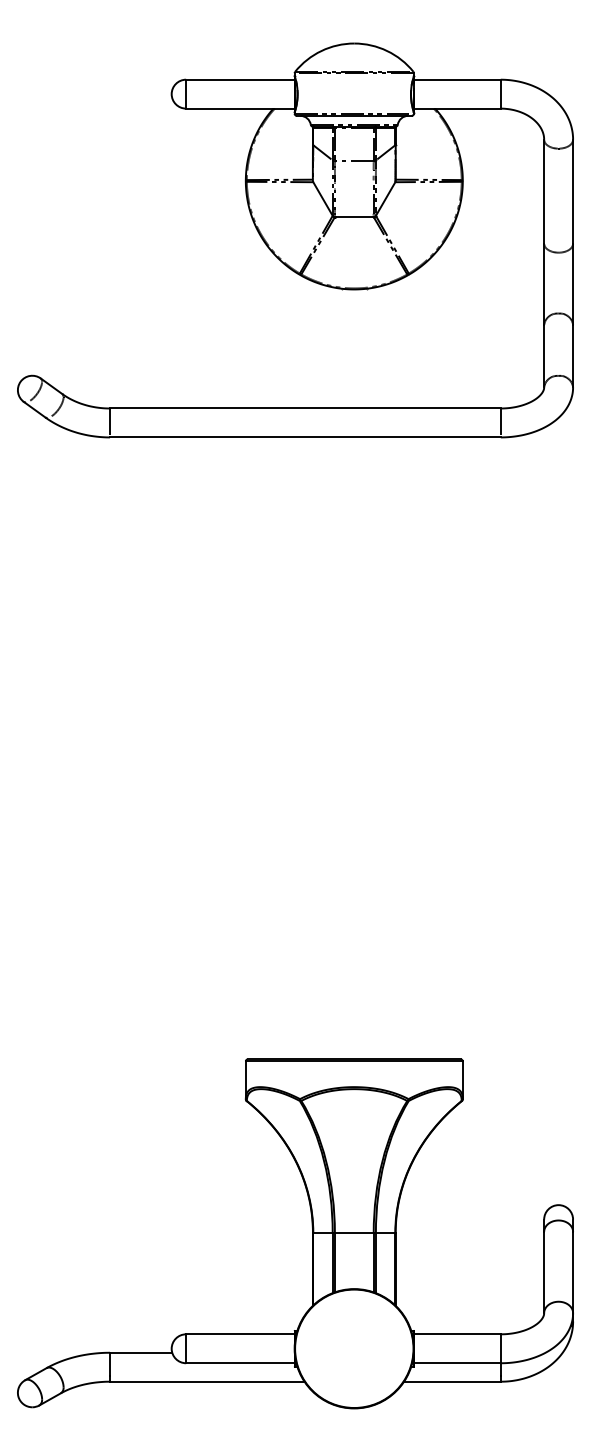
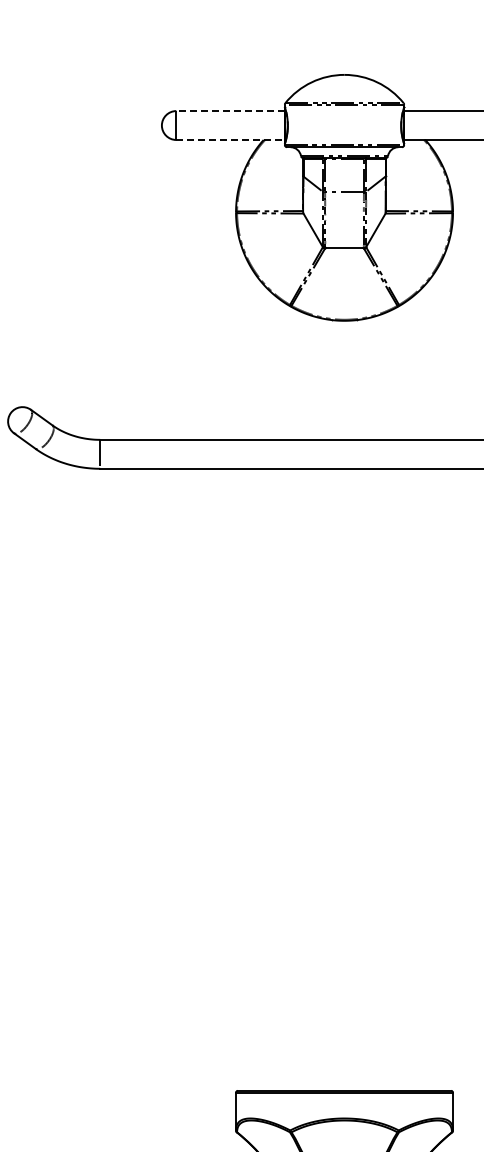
line: (239, 79) -> (229, 110), solid -> dashed
line: (240, 108) -> (230, 139), solid -> dashed

